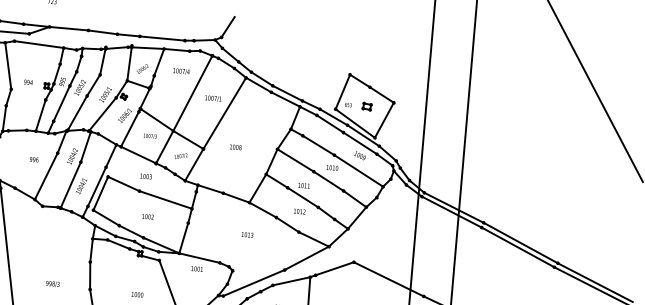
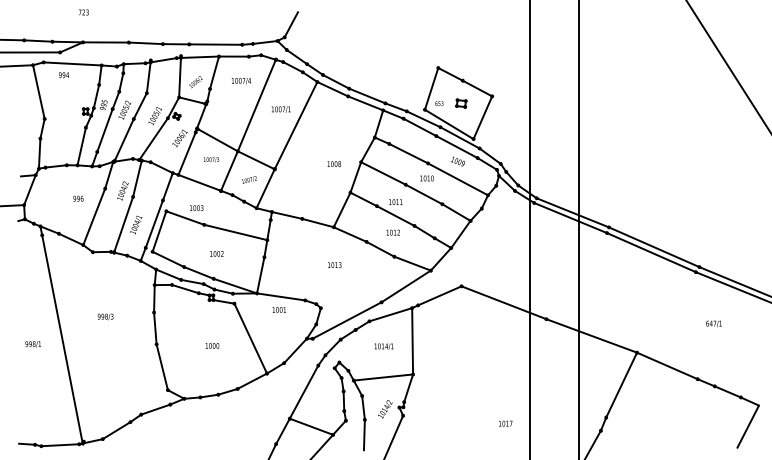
text: (28, 82) -> (64, 75), moved
text: (236, 146) -> (334, 163), moved
text: (145, 176) -> (196, 208), moved
text: (52, 283) -> (105, 316), moved

